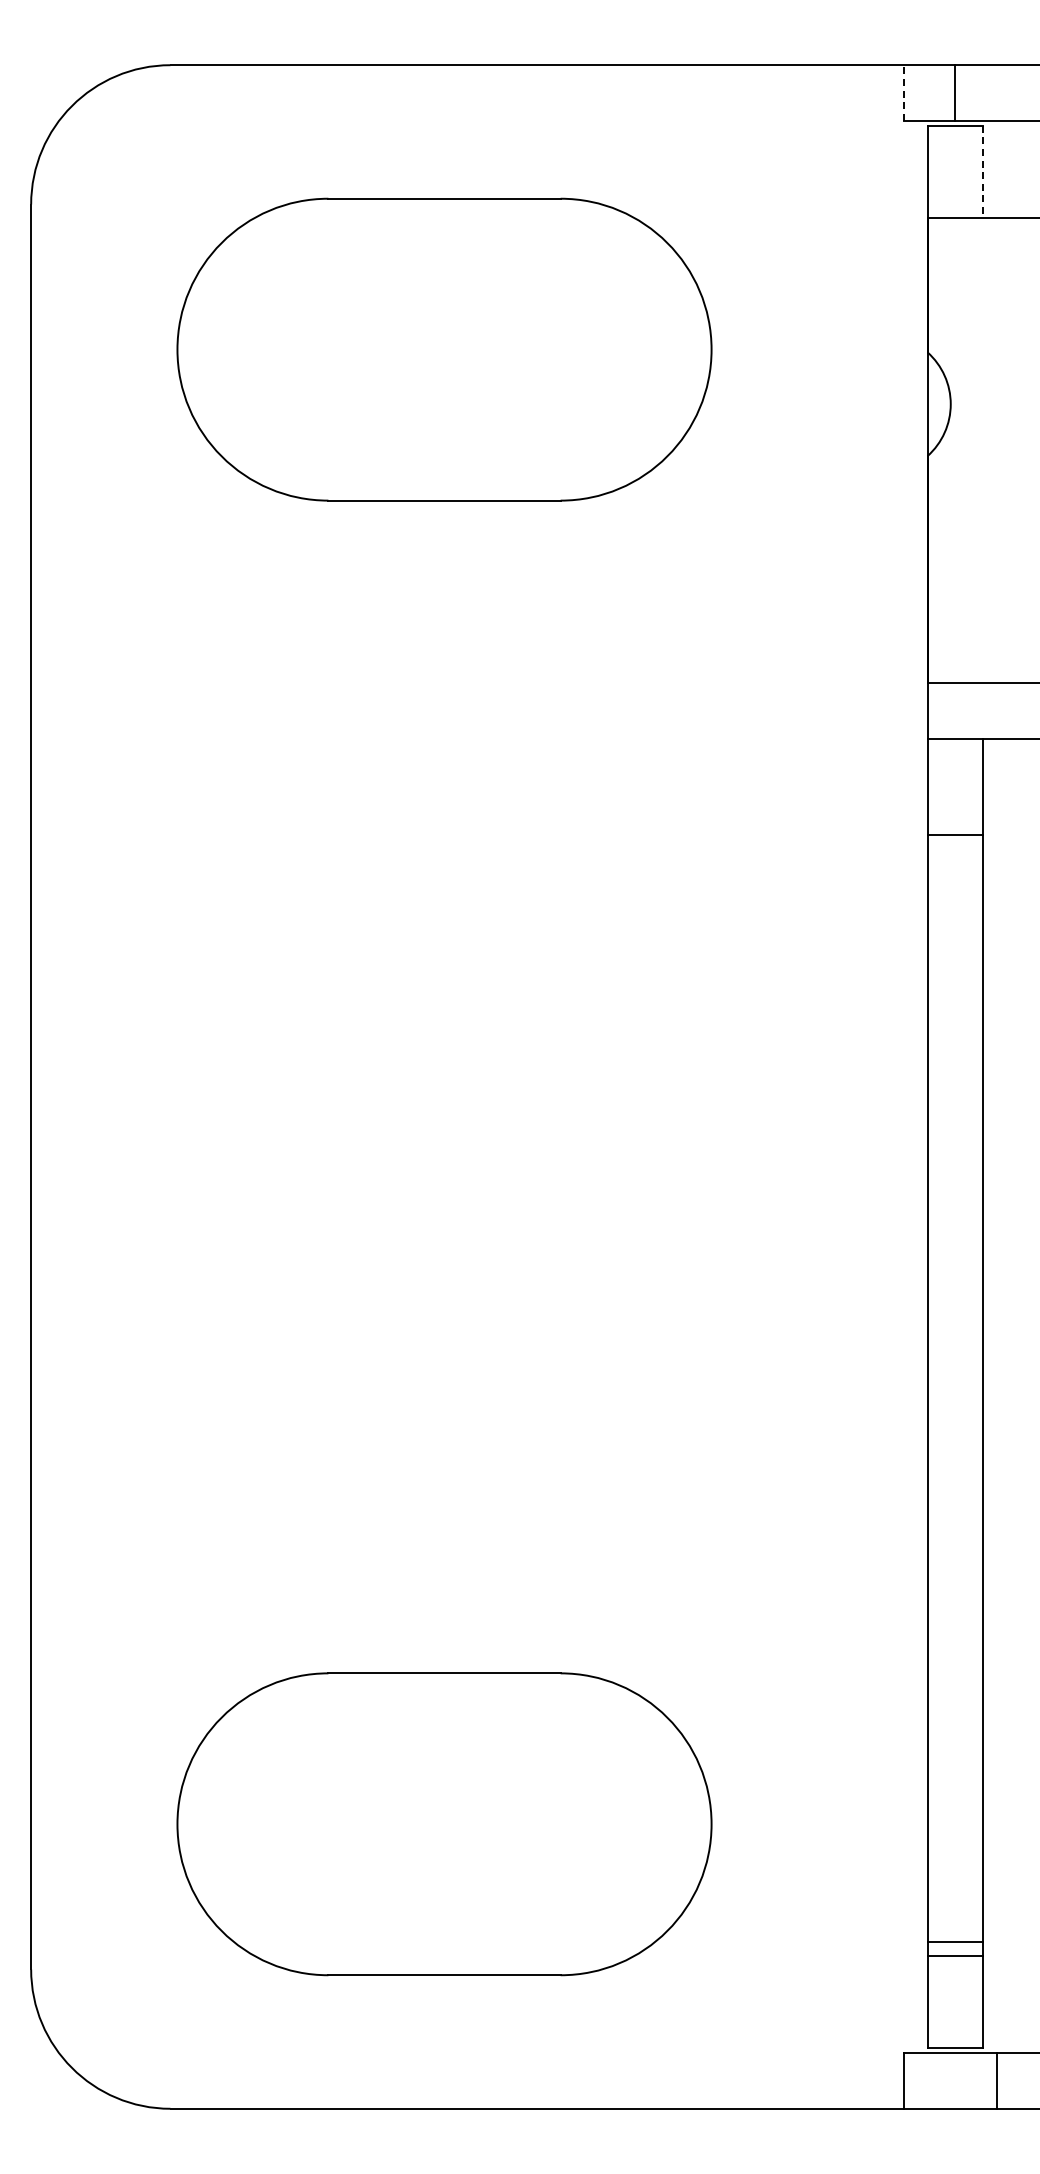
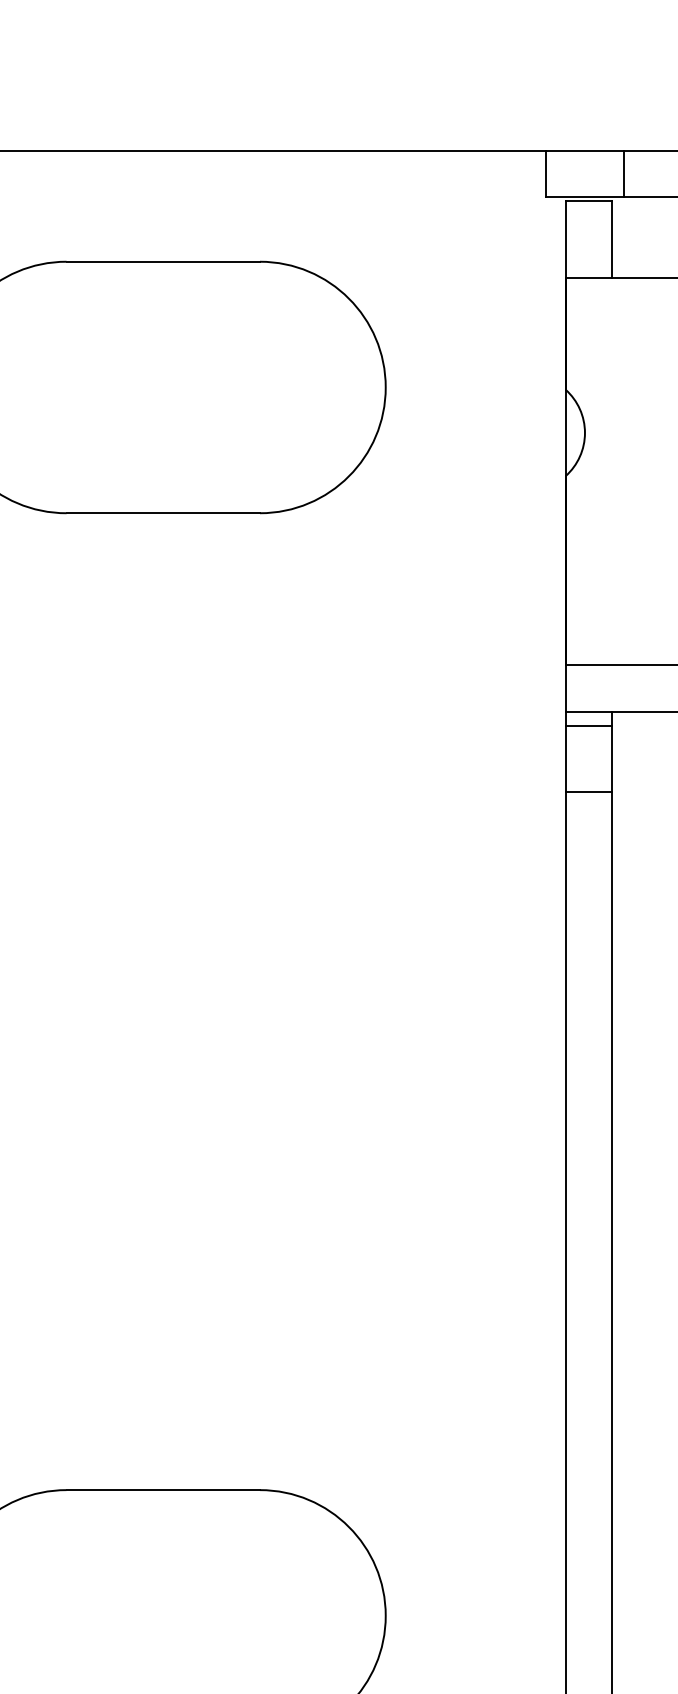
line: (955, 92) -> (623, 173), moved
line: (904, 93) -> (546, 174), dashed -> solid
line: (983, 172) -> (612, 239), dashed -> solid
line: (955, 756) -> (588, 726), added

